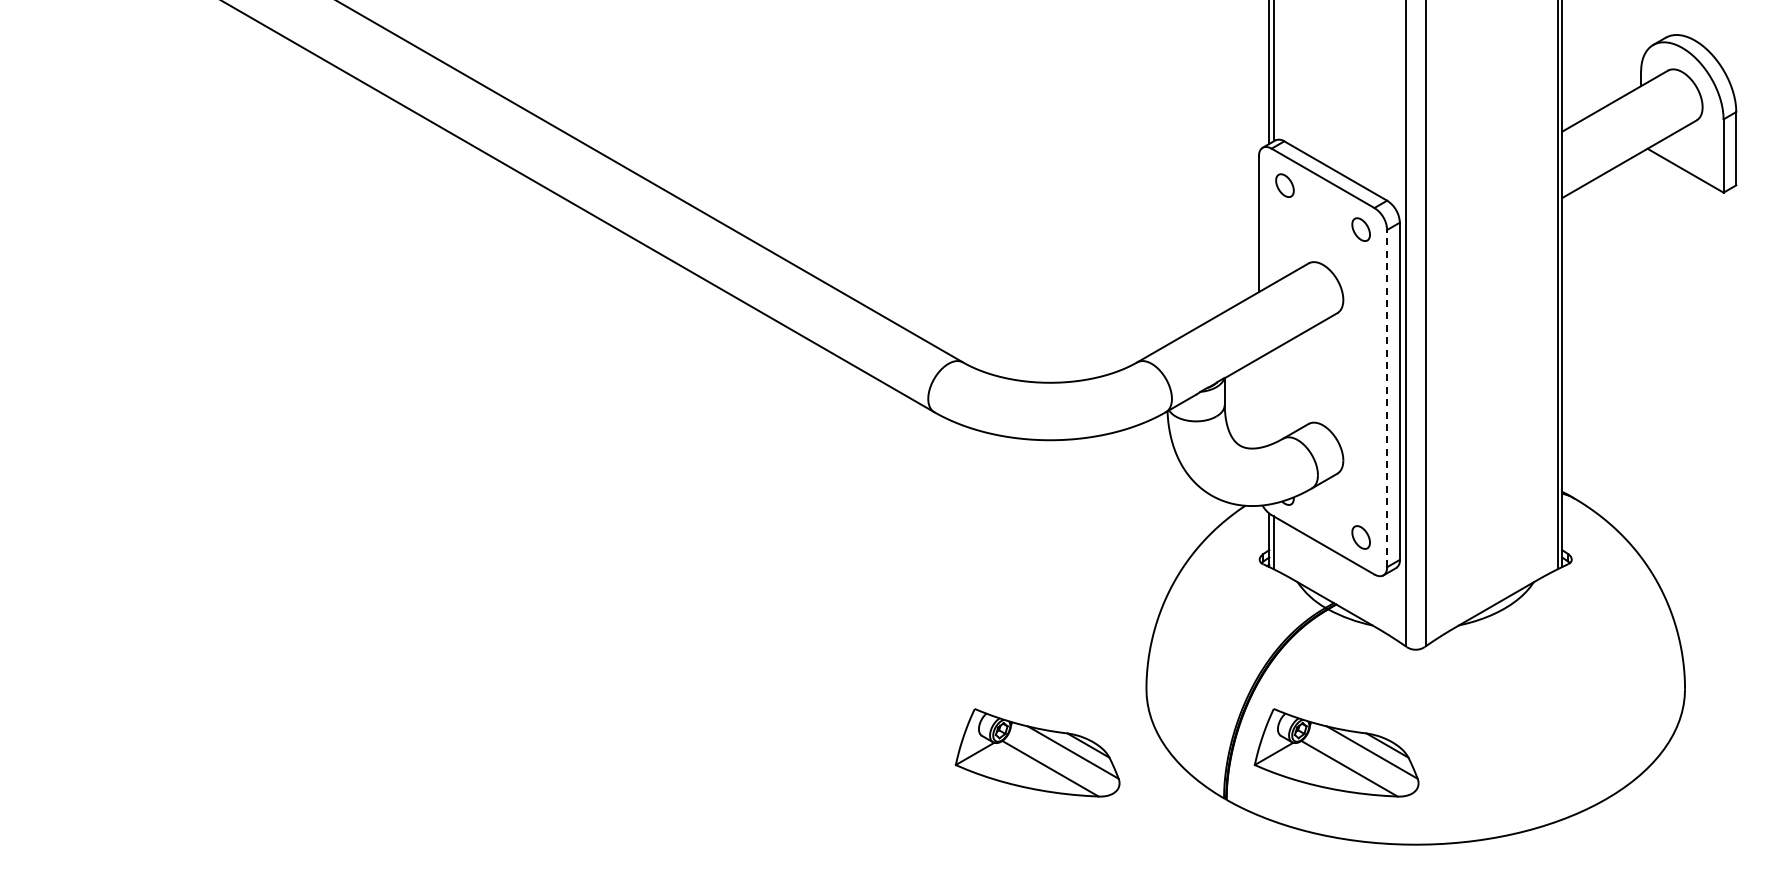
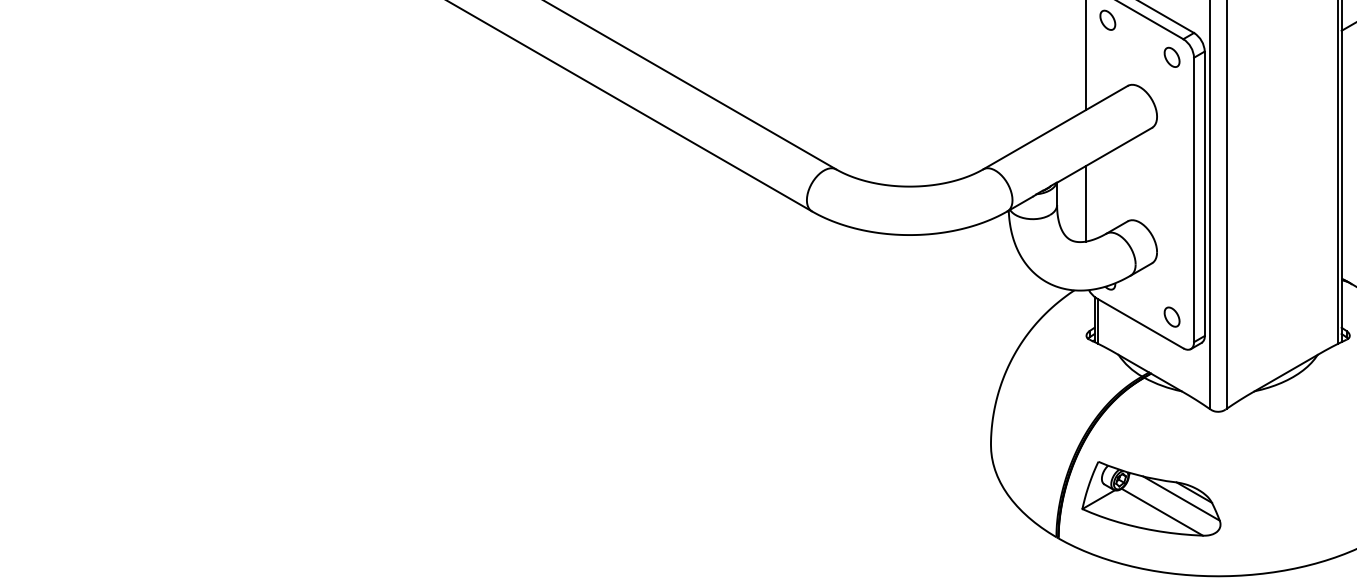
line: (1387, 398) -> (1194, 199), dashed -> solid
line: (1258, 402) -> (1085, 203), added
part: (1037, 752) -> (899, 498), removed

